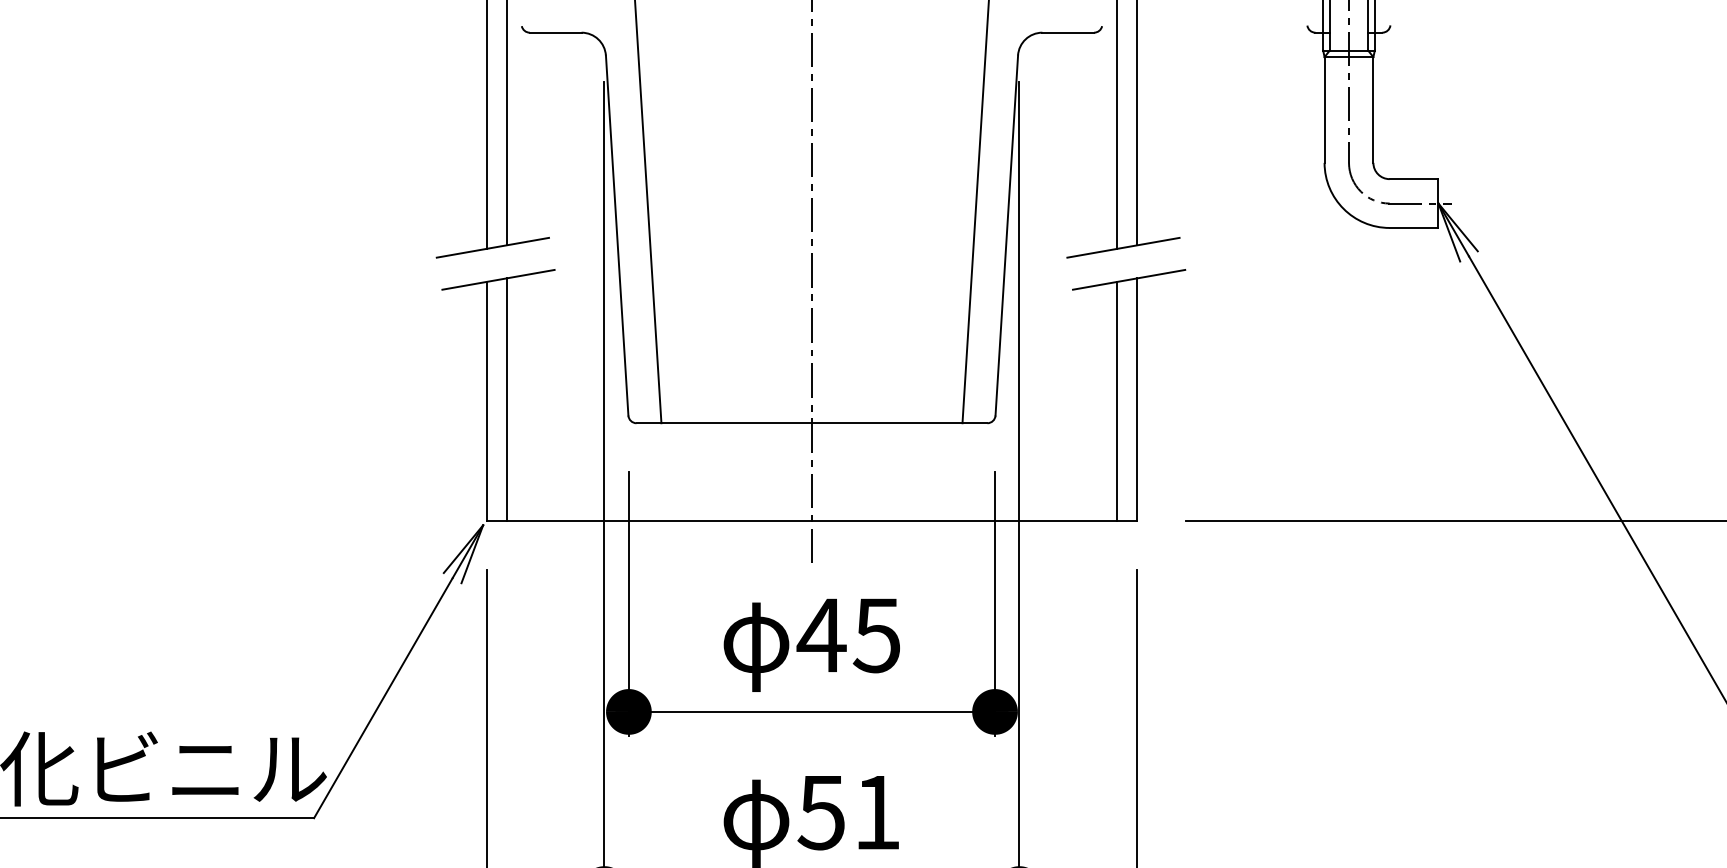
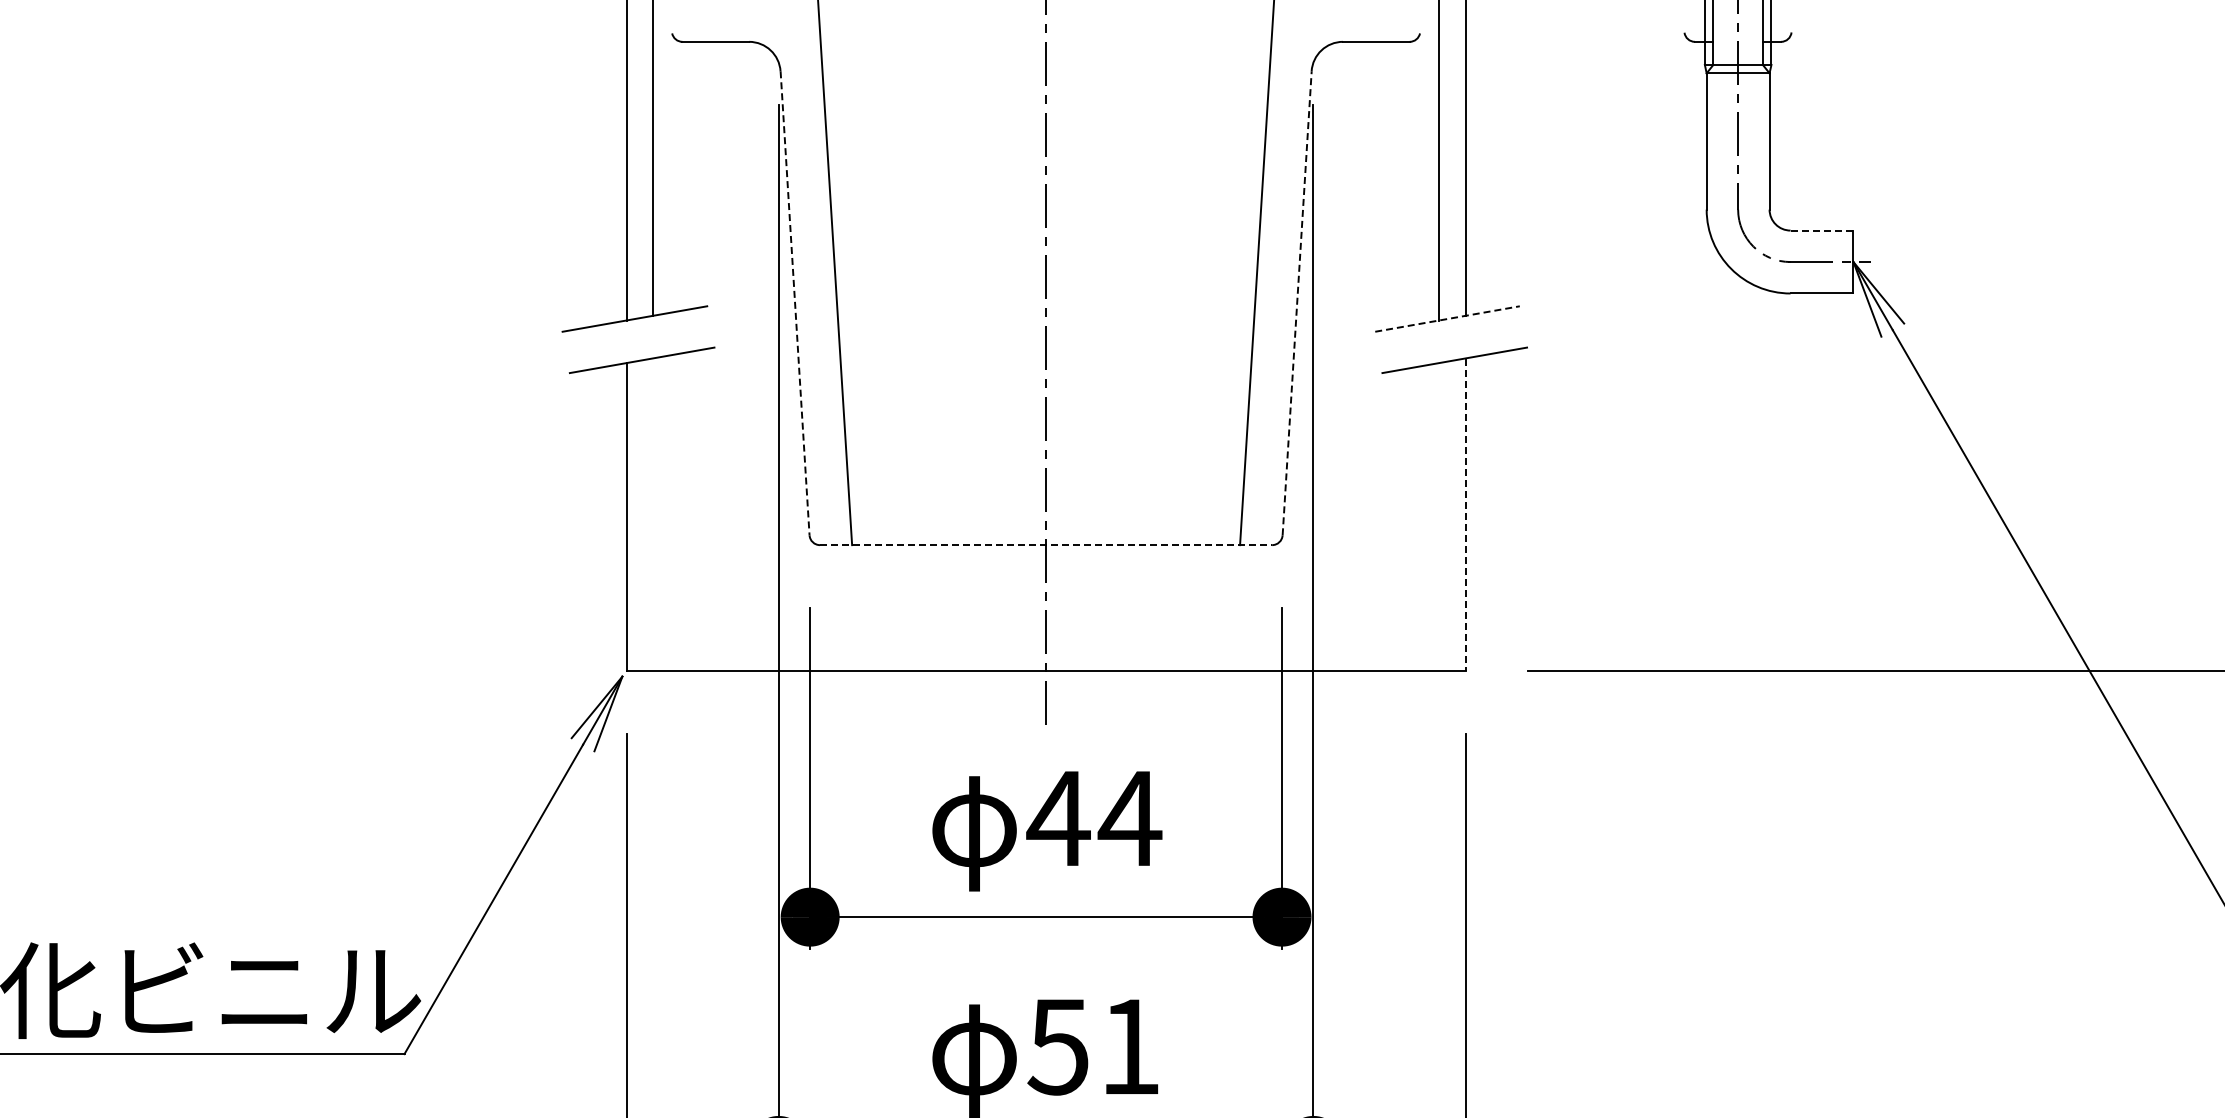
line: (1414, 179) -> (1822, 230), solid -> dashed
line: (1007, 234) -> (1297, 302), solid -> dashed
line: (617, 235) -> (795, 303), solid -> dashed
line: (1124, 247) -> (1448, 318), solid -> dashed
line: (506, 399) -> (652, 514), removed
line: (1137, 400) -> (1465, 515), solid -> dashed
line: (1117, 401) -> (1439, 516), removed
line: (812, 423) -> (1046, 545), solid -> dashed
text: (876, 636) -> (1129, 819), 45 -> 44

